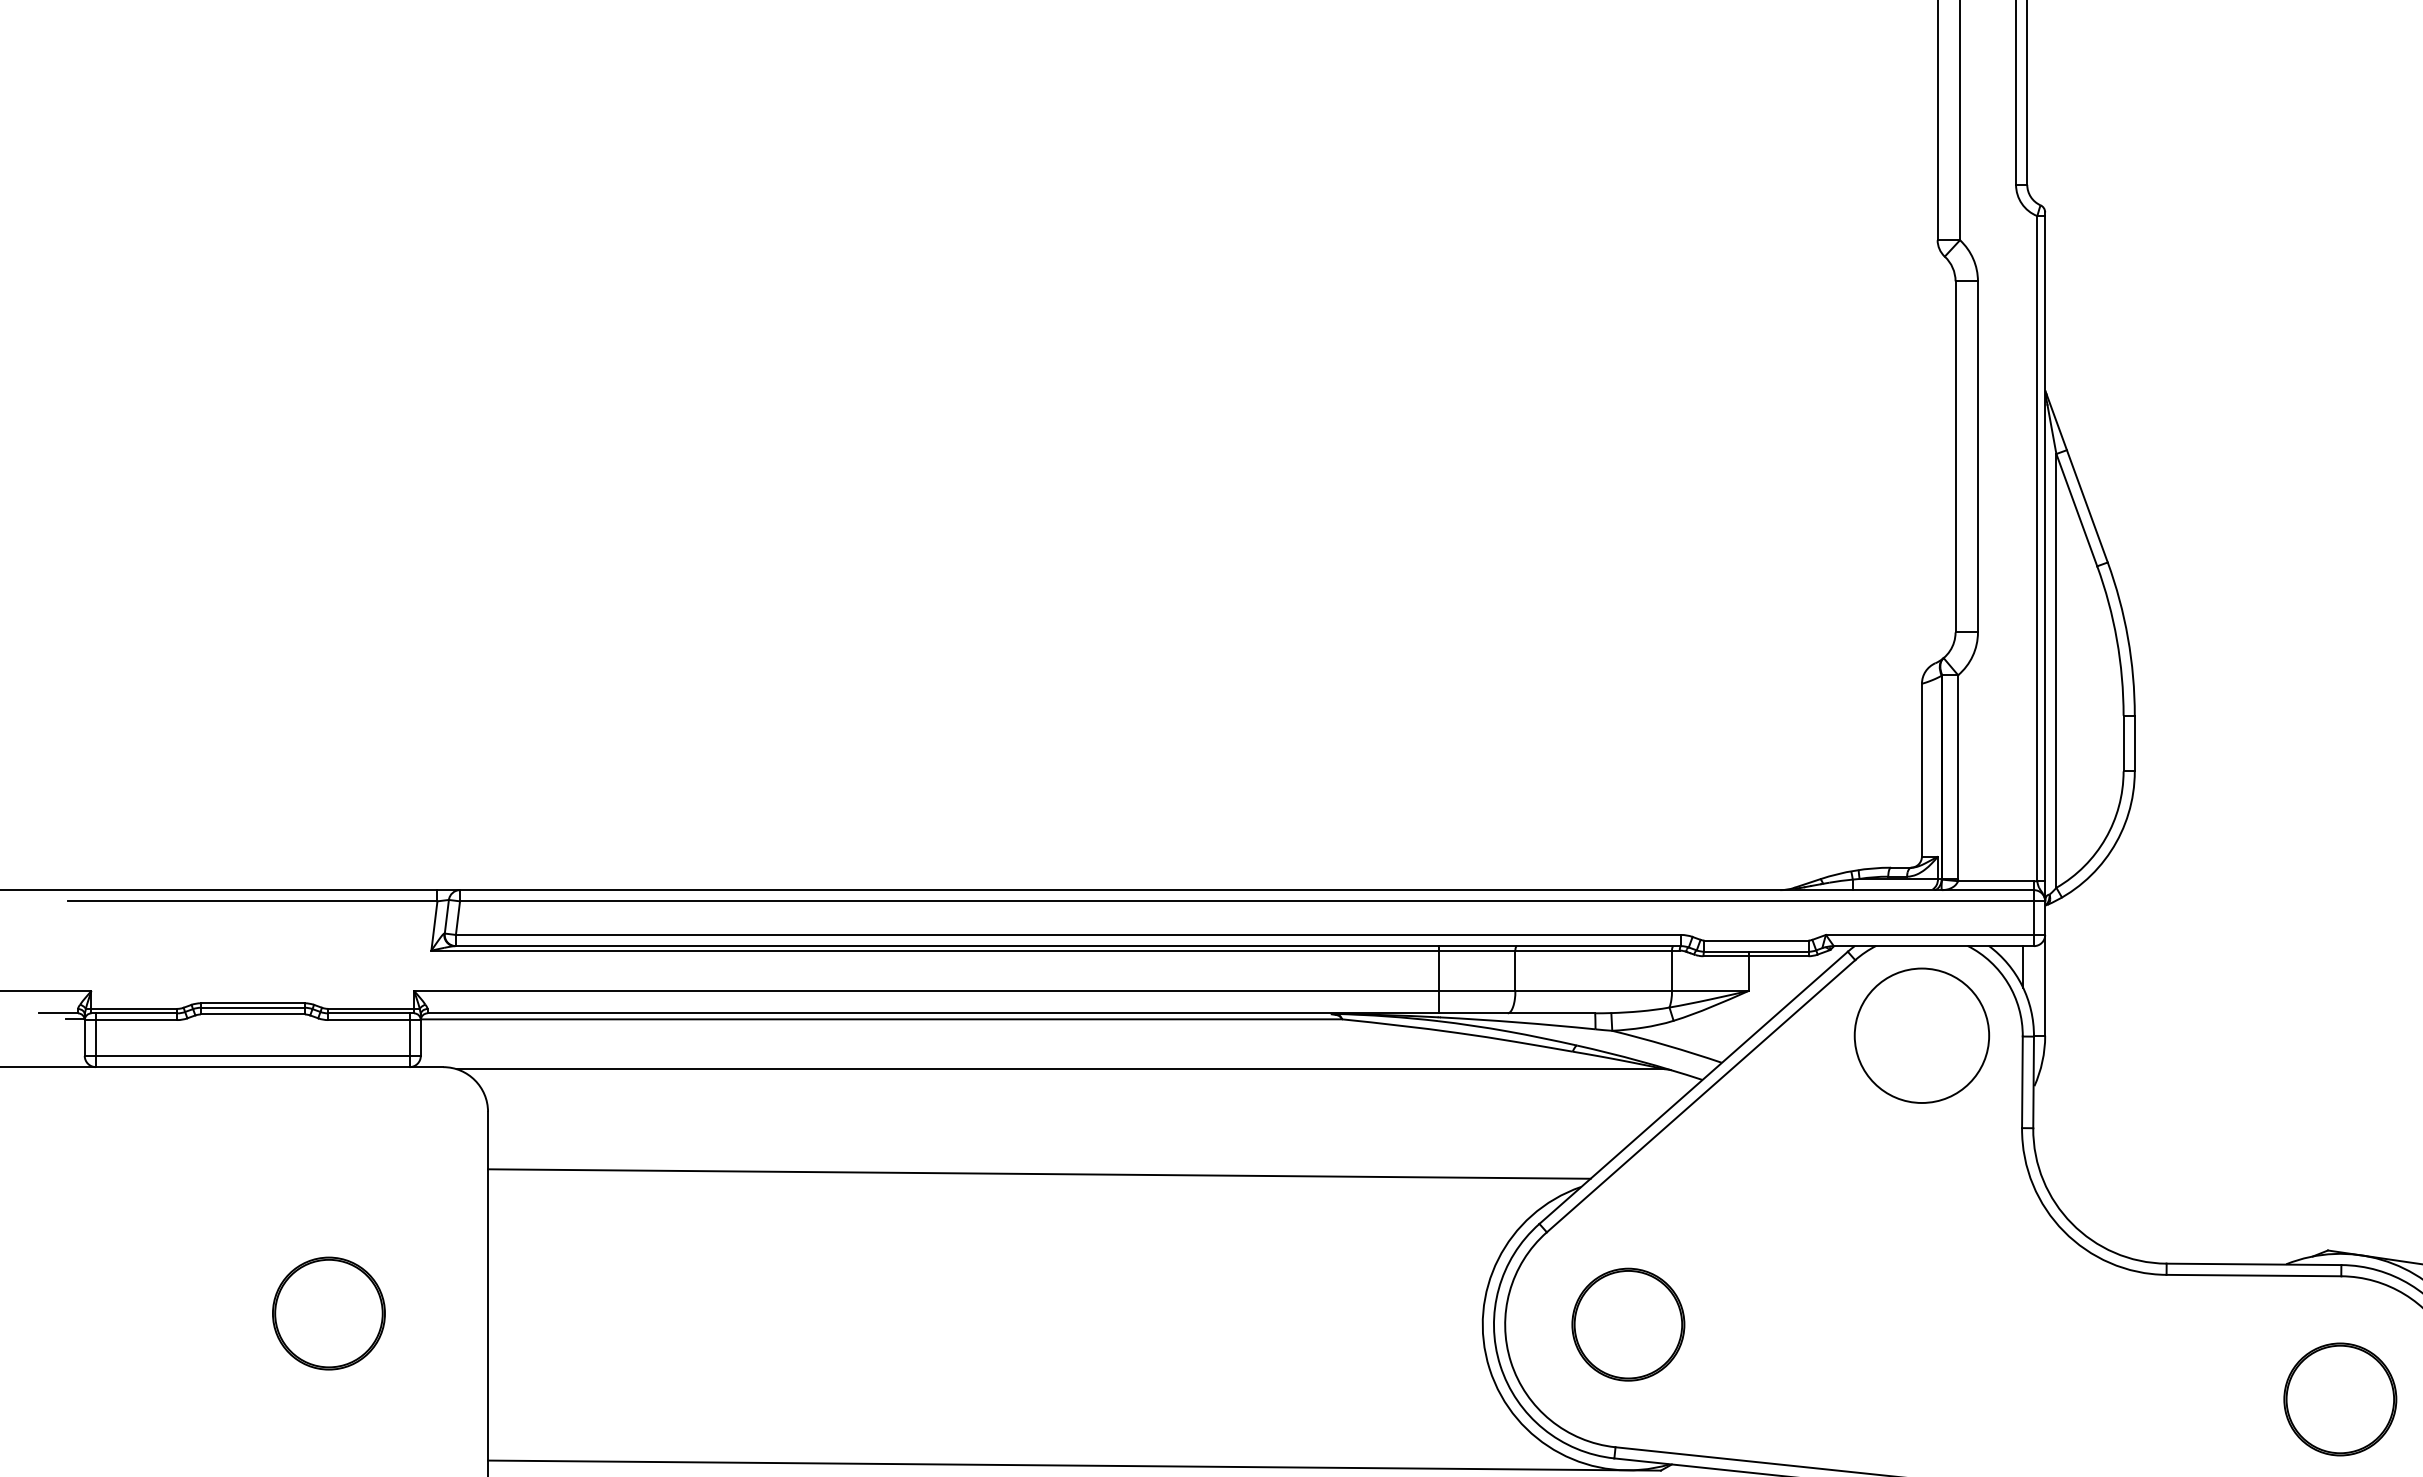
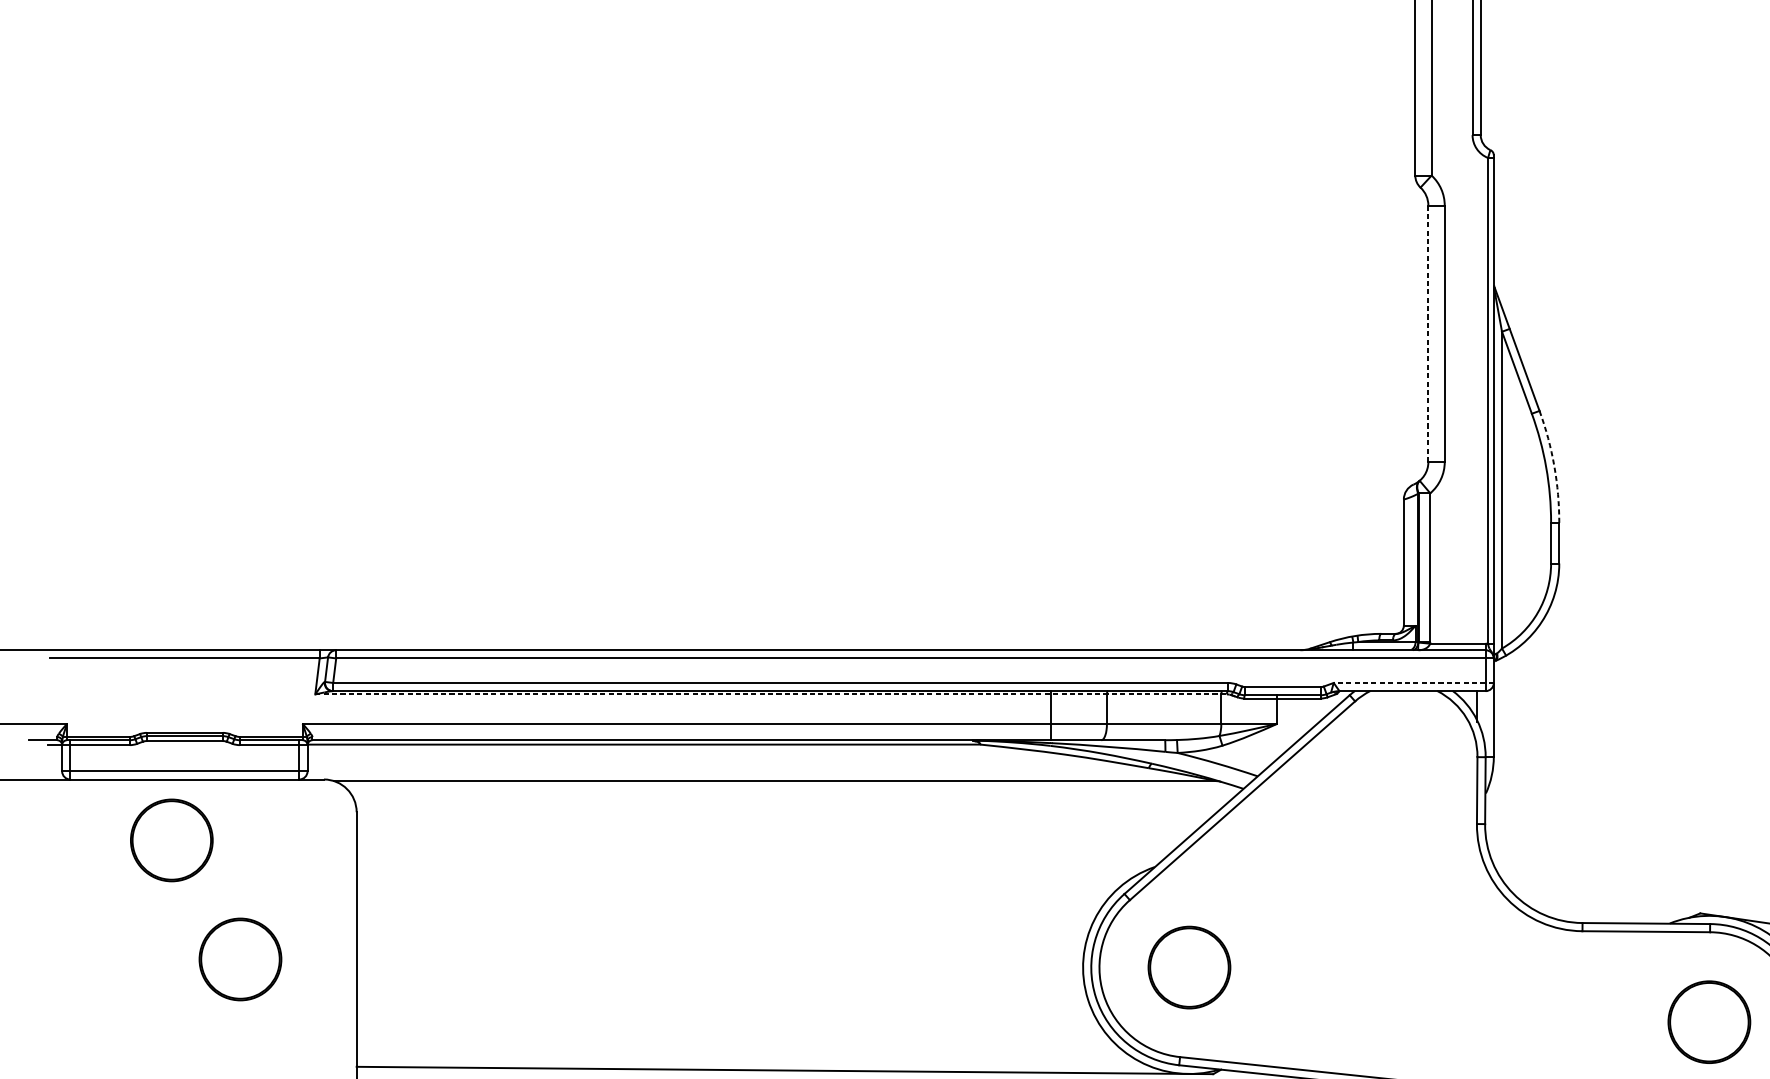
line: (1955, 456) -> (1428, 333), solid -> dashed
arc: (2127, 637) -> (1553, 465), solid -> dashed
line: (1935, 934) -> (1413, 682), solid -> dashed
line: (1056, 950) -> (771, 694), solid -> dashed
circle: (1921, 1035) -> (1403, 756), removed
part: (234, 1150) -> (171, 840), added
line: (1039, 1173) -> (759, 857), removed

